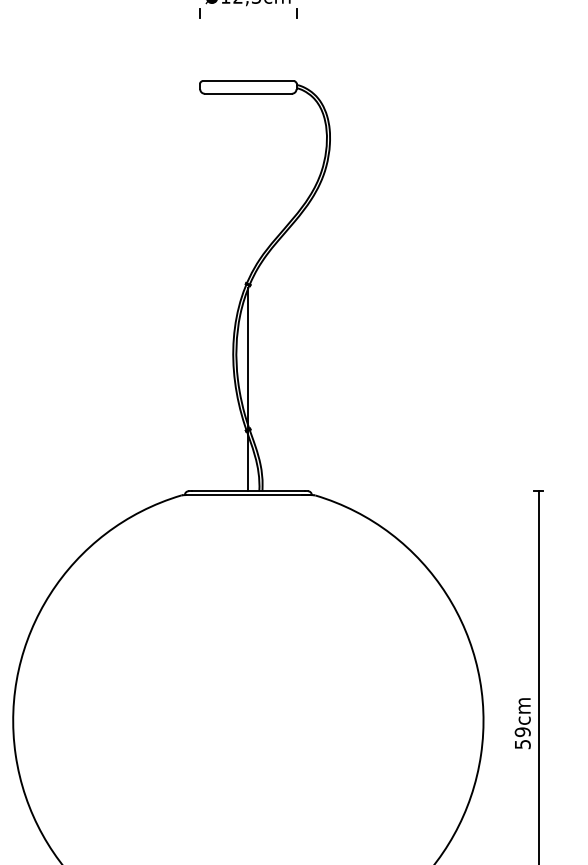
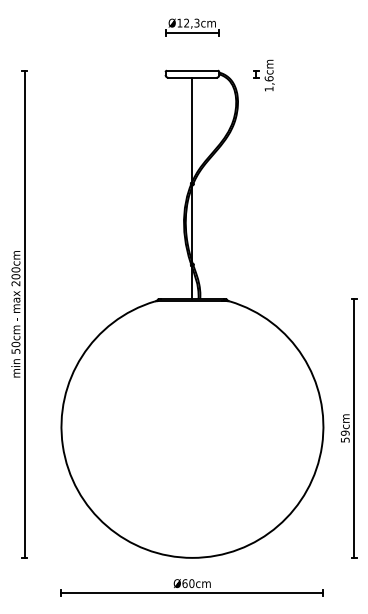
line: (248, 14) -> (192, 33), added
part: (375, 89) -> (263, 75), added
line: (248, 186) -> (192, 129), added

